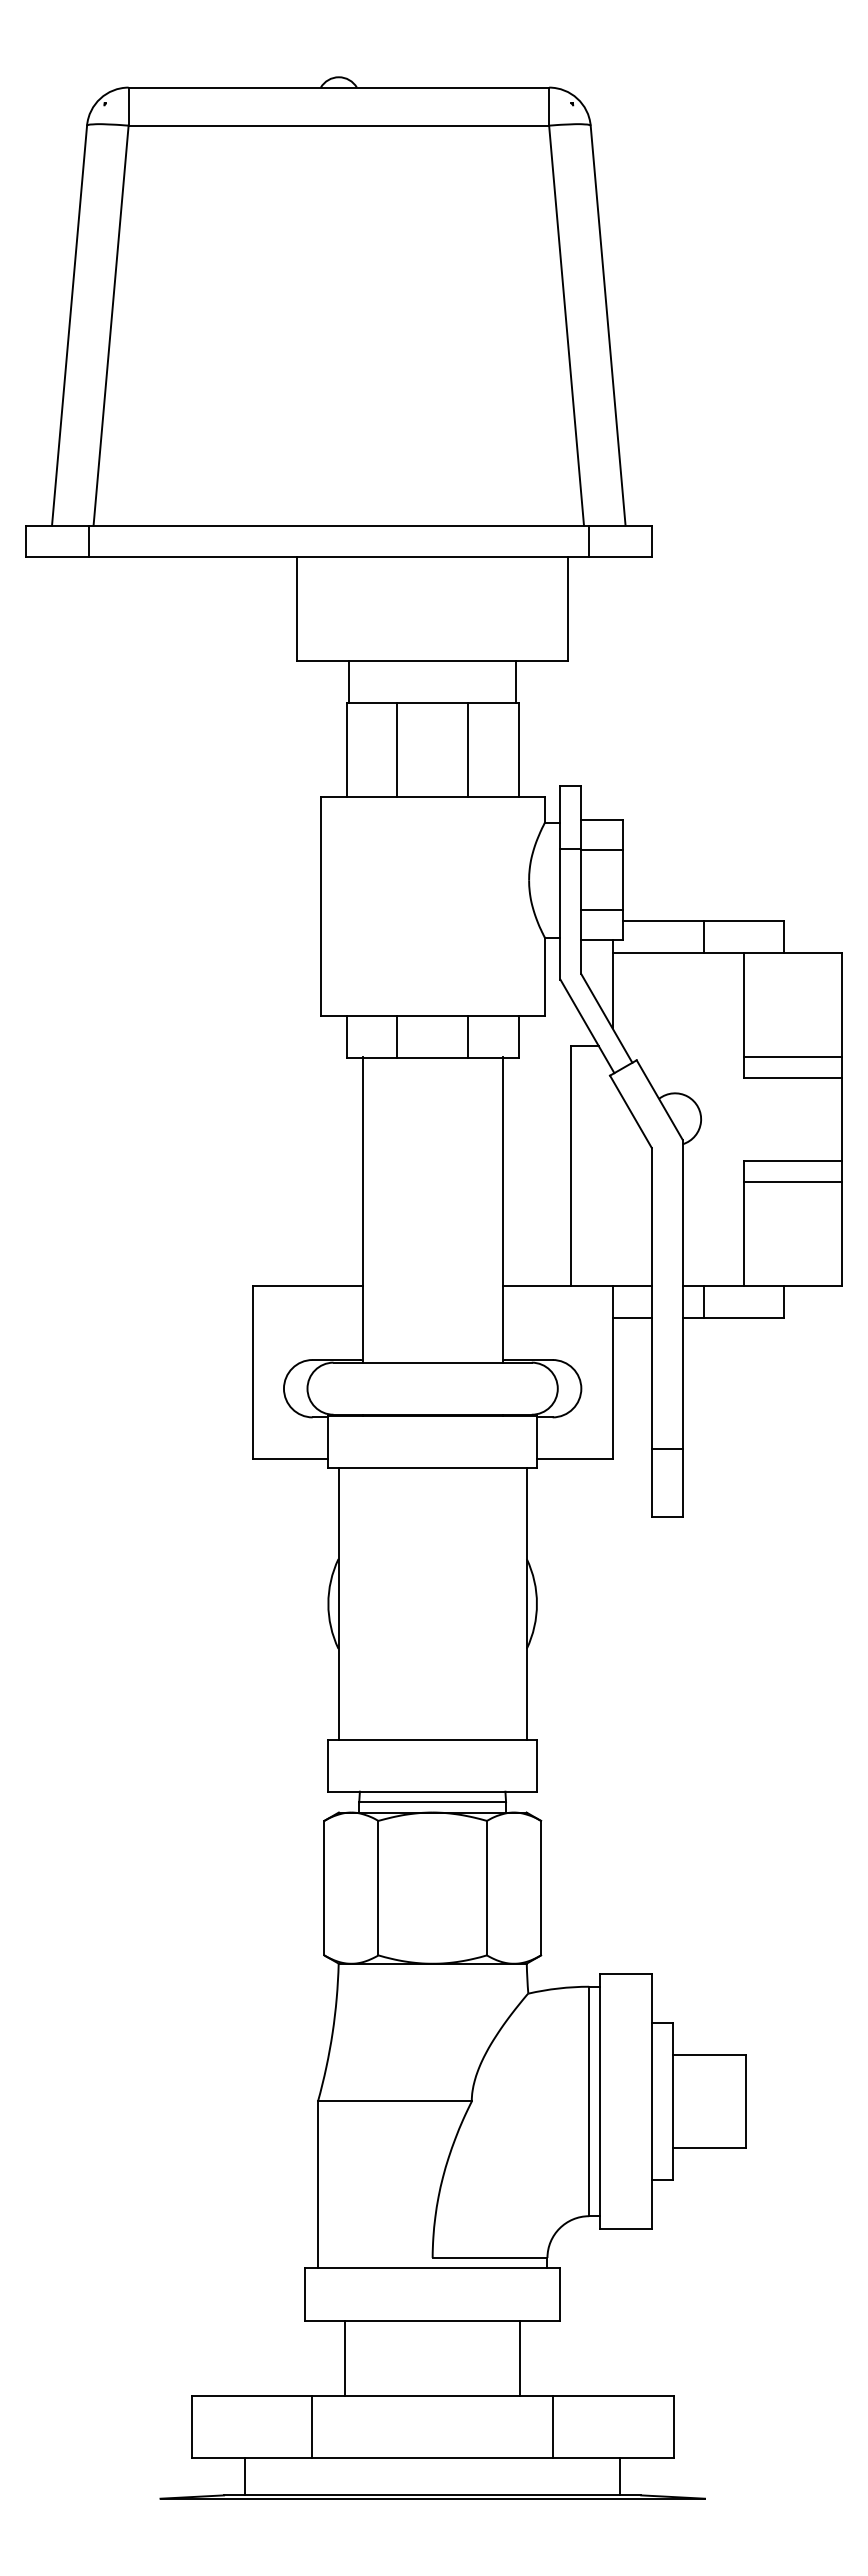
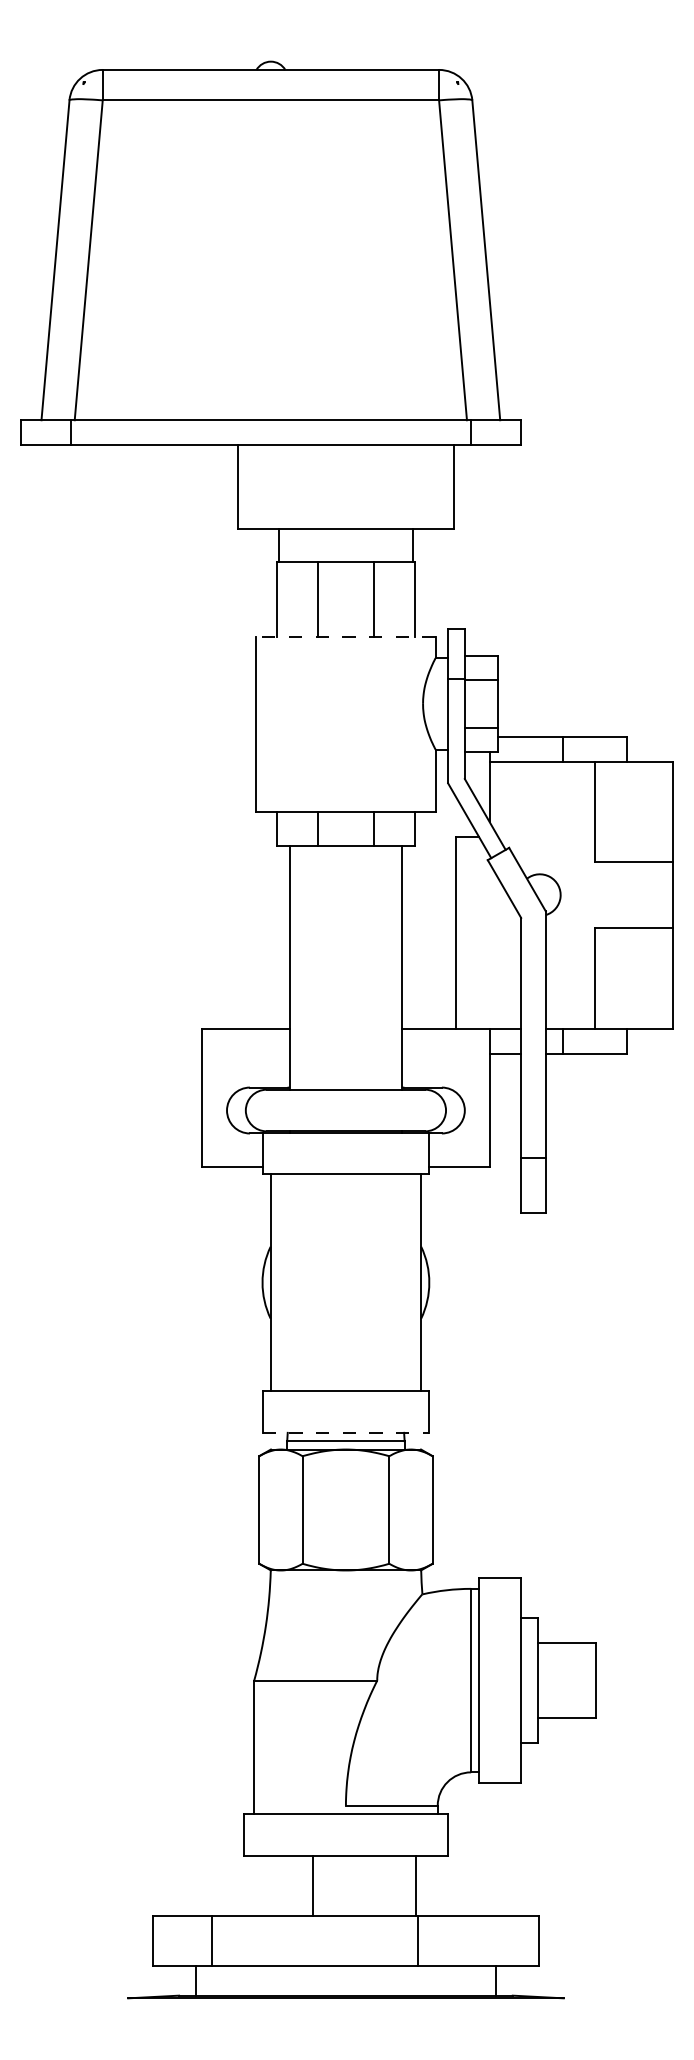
line: (432, 796) -> (345, 636), solid -> dashed
line: (792, 1056) -> (633, 844), removed
line: (792, 1181) -> (633, 944), removed
line: (433, 1791) -> (346, 1432), solid -> dashed
line: (345, 2357) -> (313, 1885), moved
line: (312, 2426) -> (212, 1940), moved
line: (553, 2426) -> (417, 1940), moved

